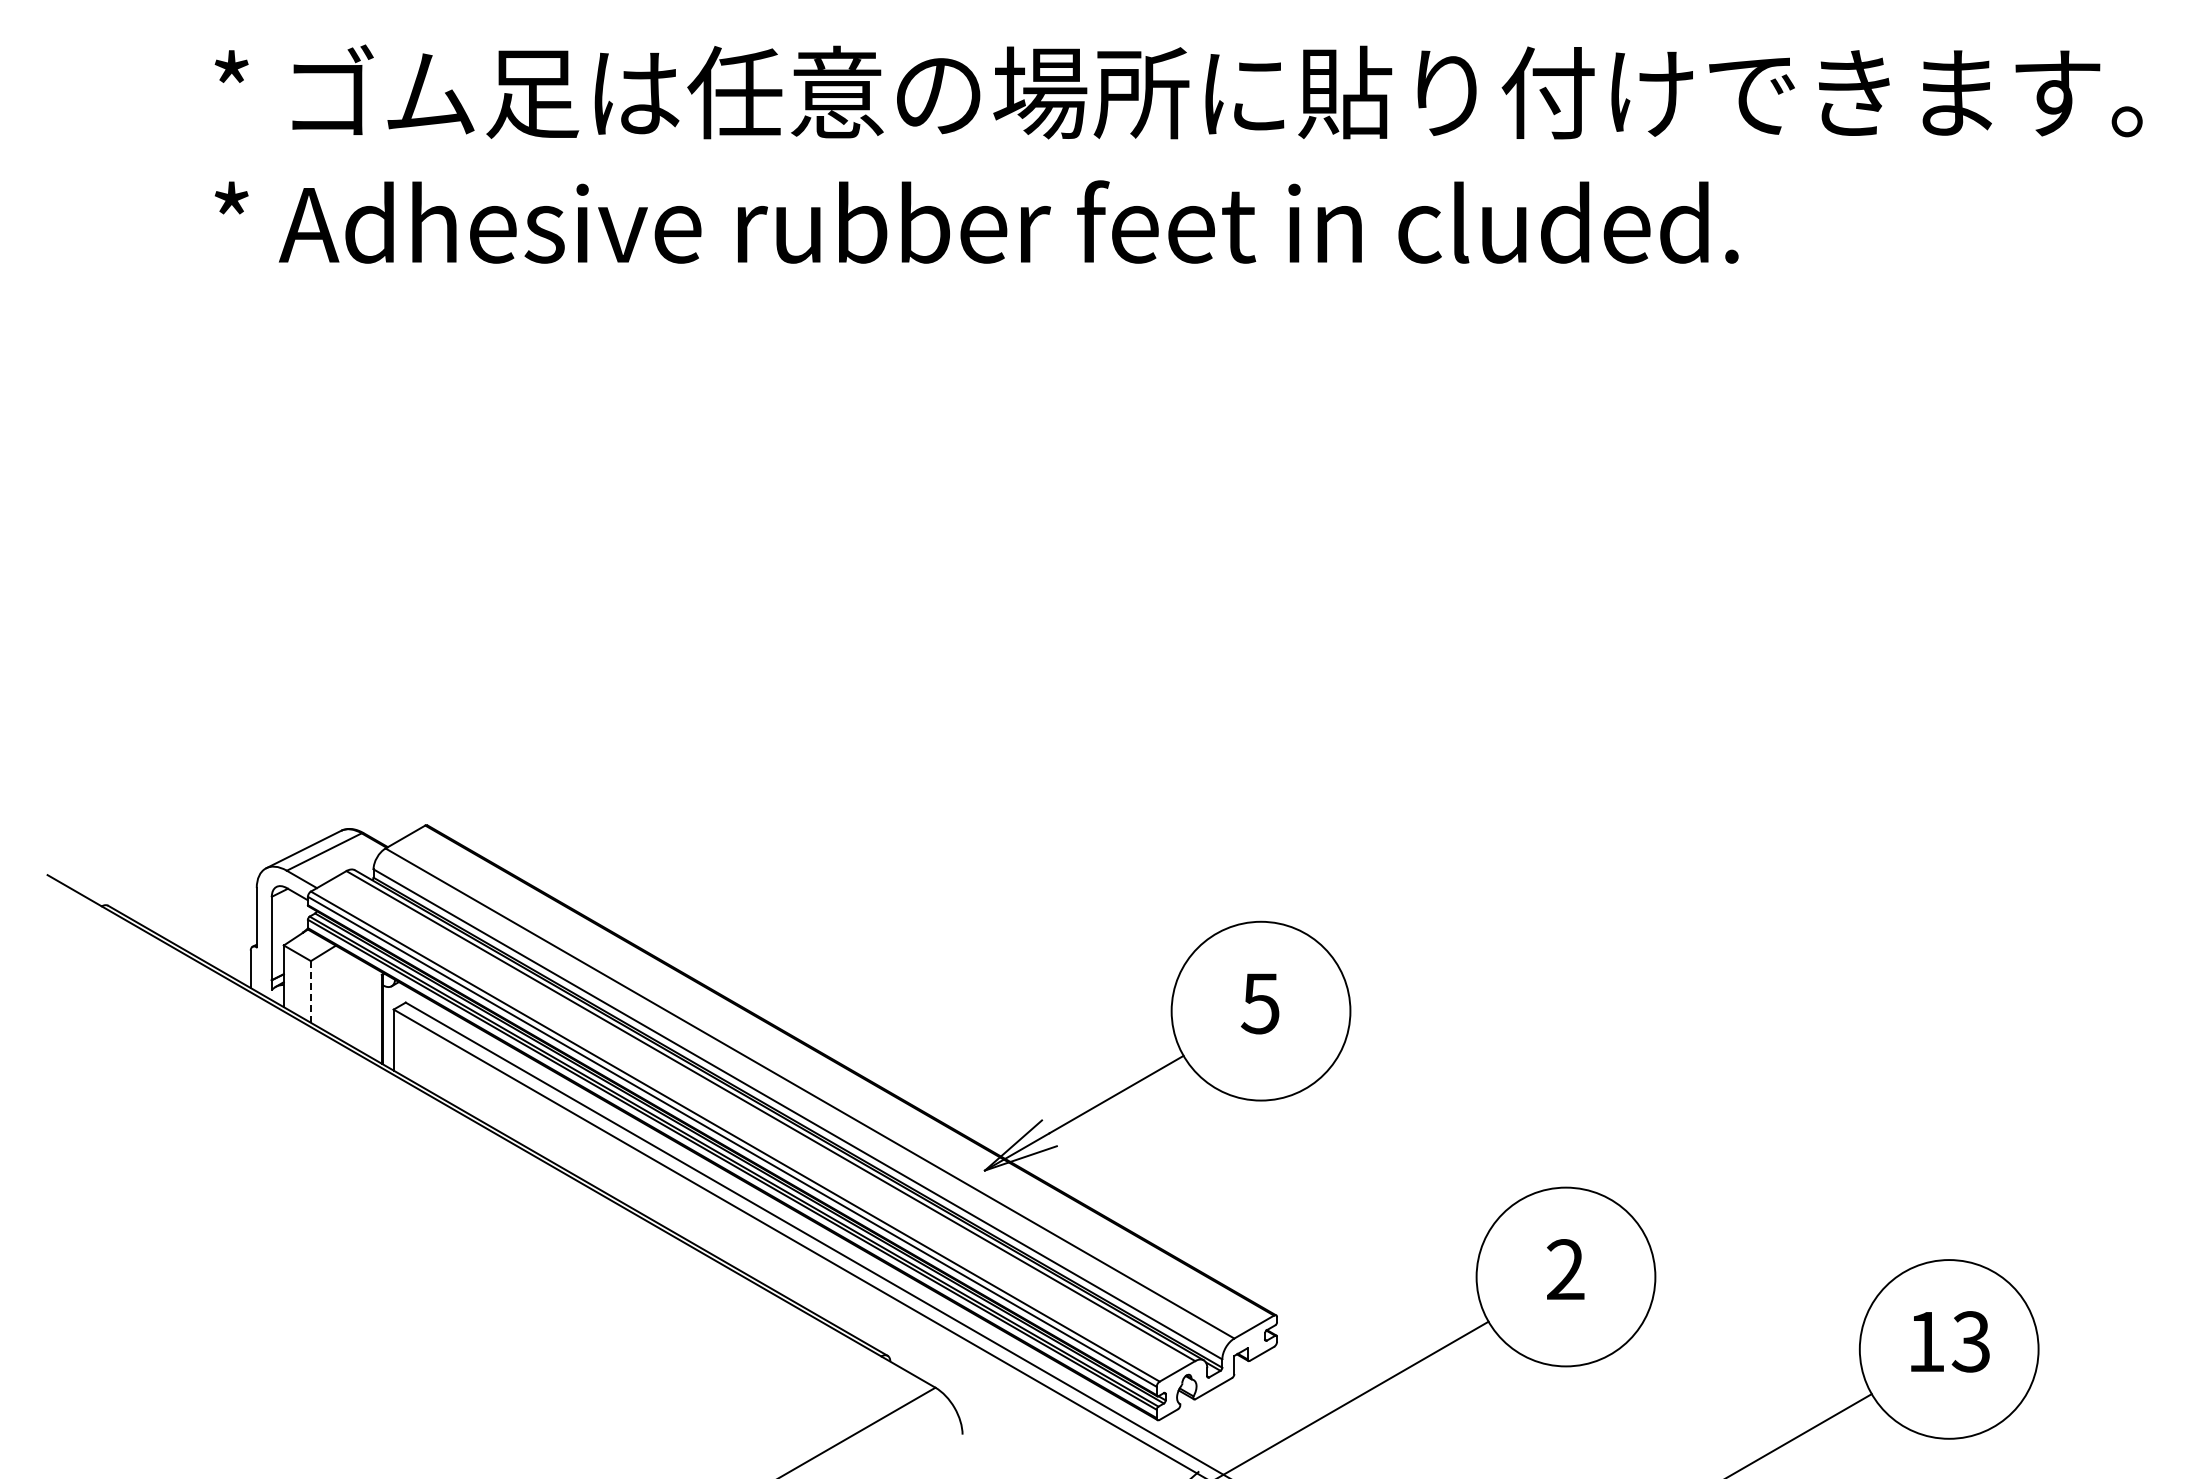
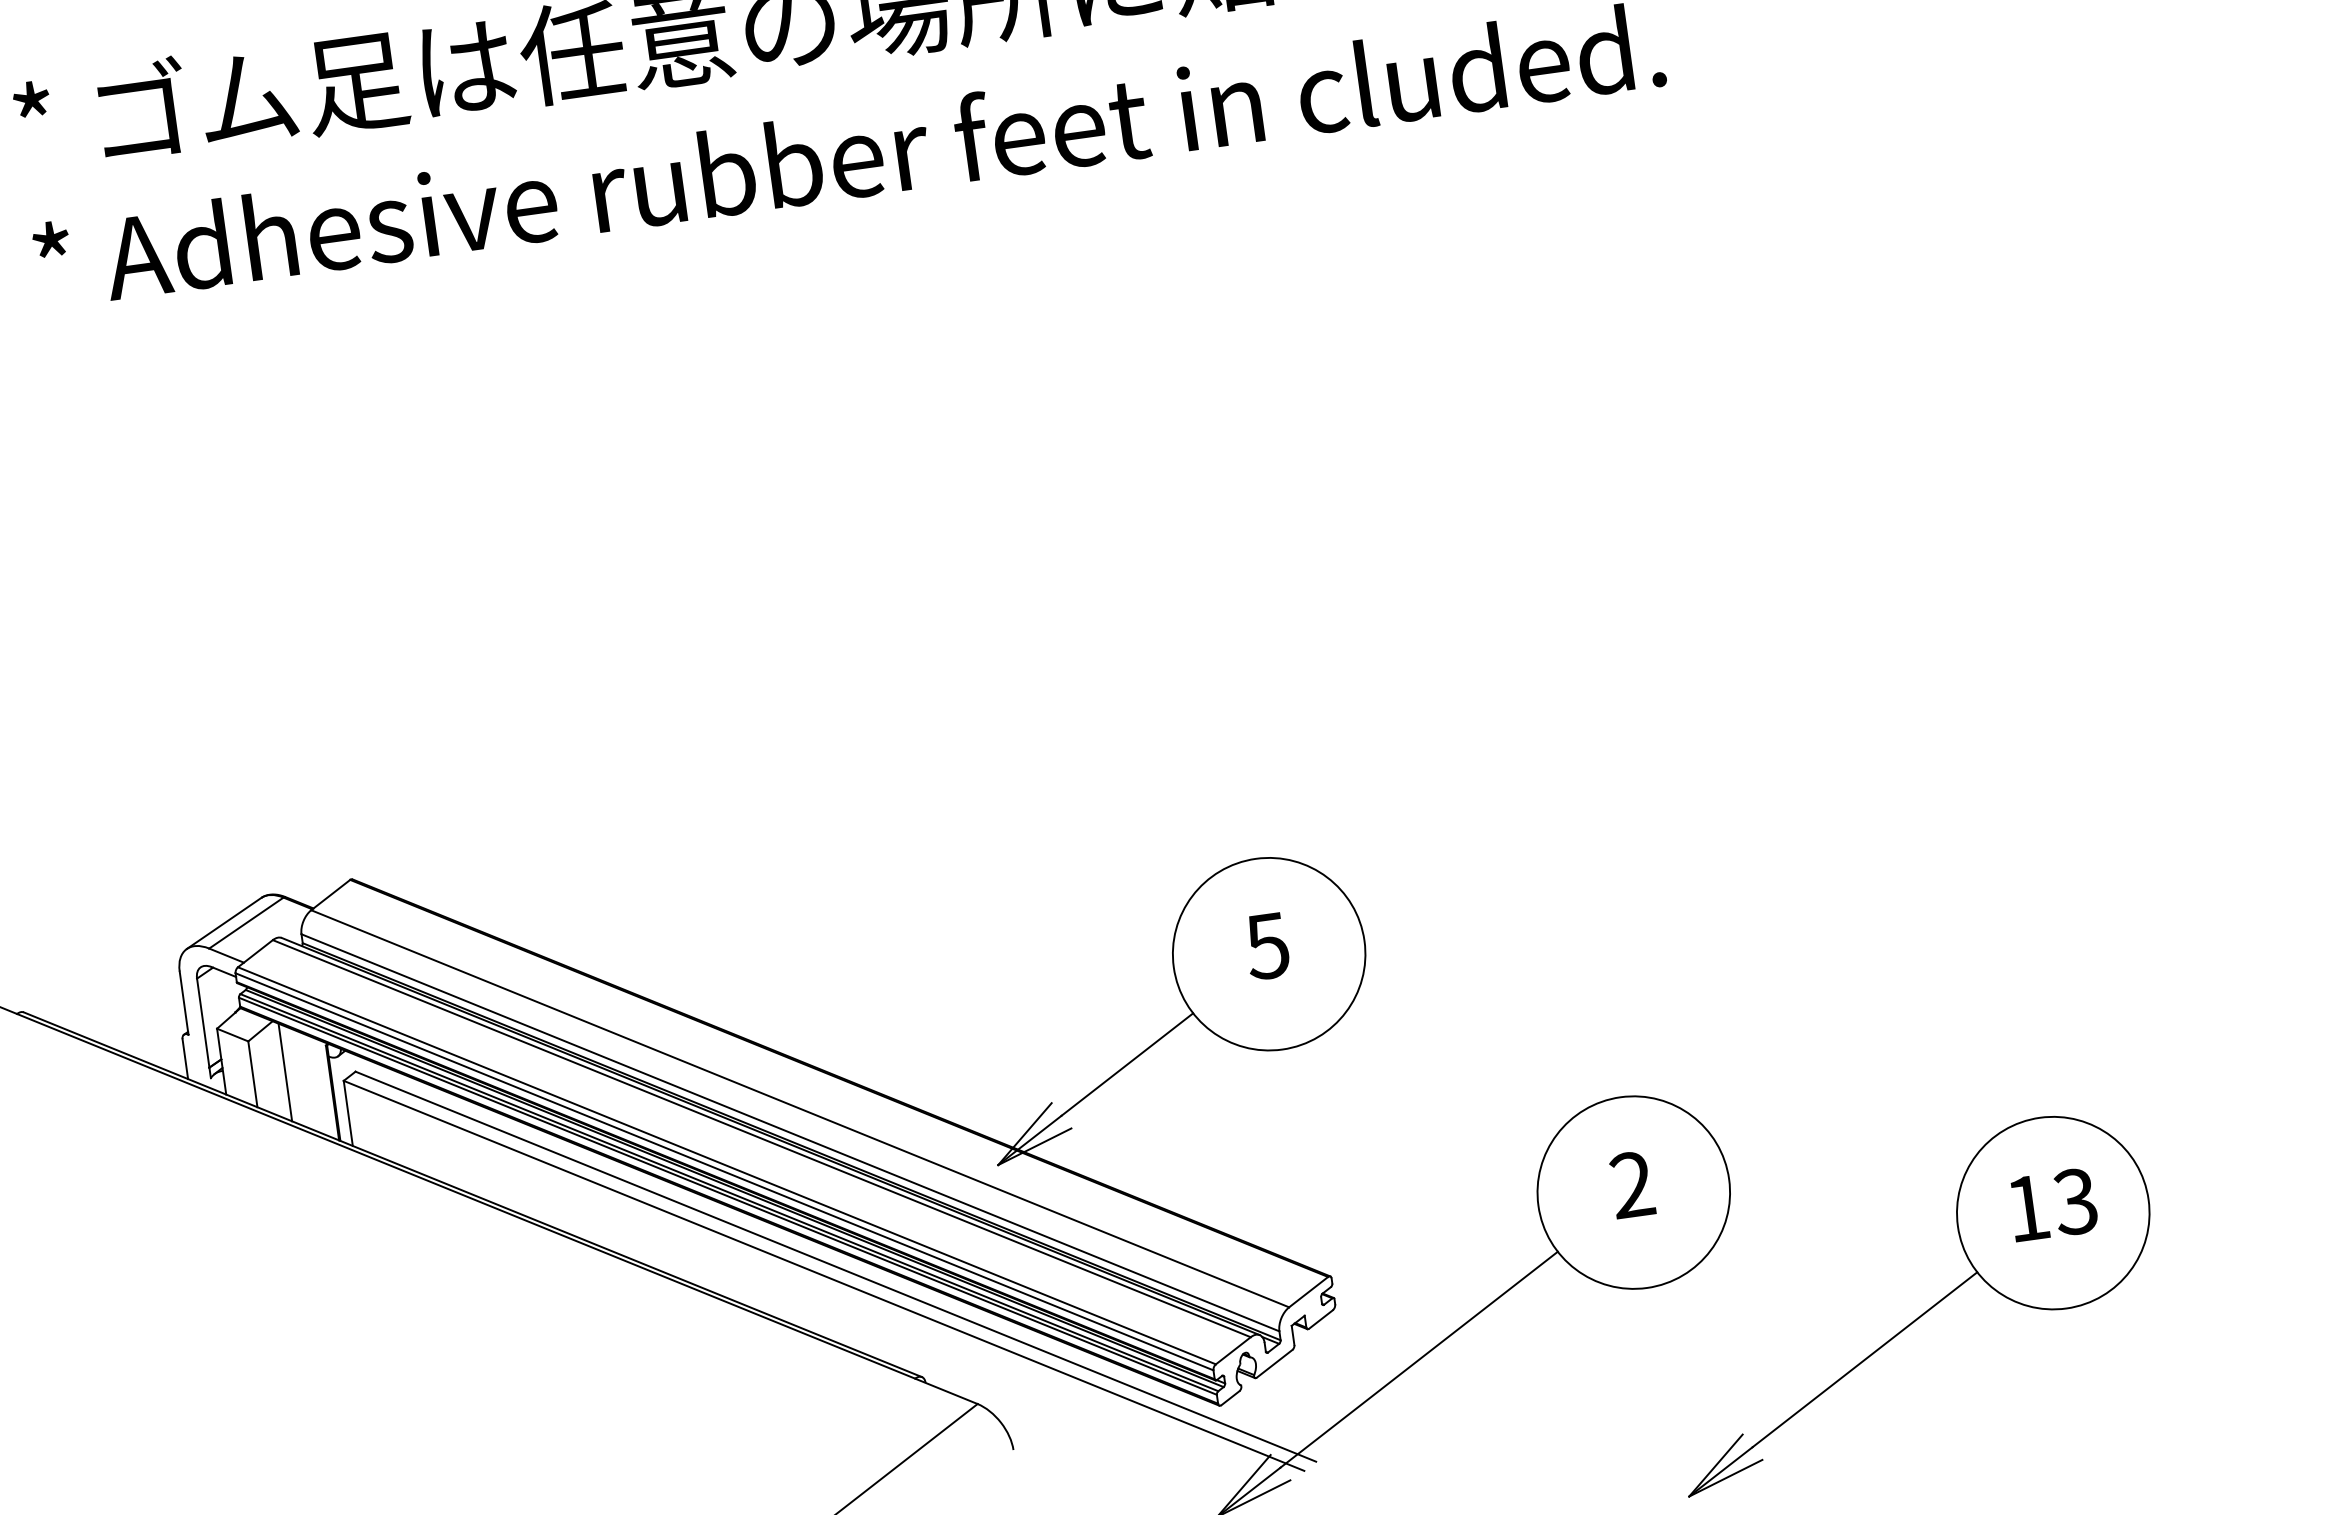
line: (310, 991) -> (252, 1073), dashed -> solid
line: (341, 994) -> (285, 1072), added

